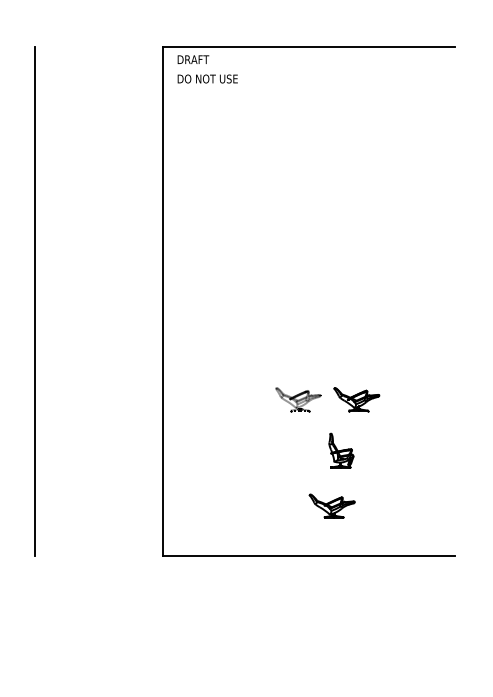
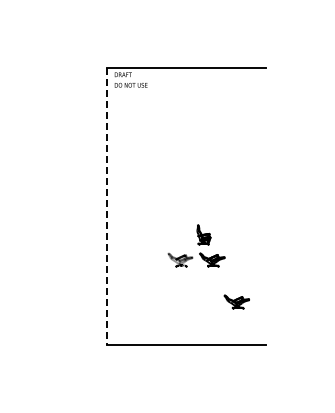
line: (33, 301) -> (36, 206), removed
line: (162, 301) -> (106, 206), solid -> dashed
part: (340, 450) -> (203, 234), moved
part: (331, 505) -> (236, 301), moved

